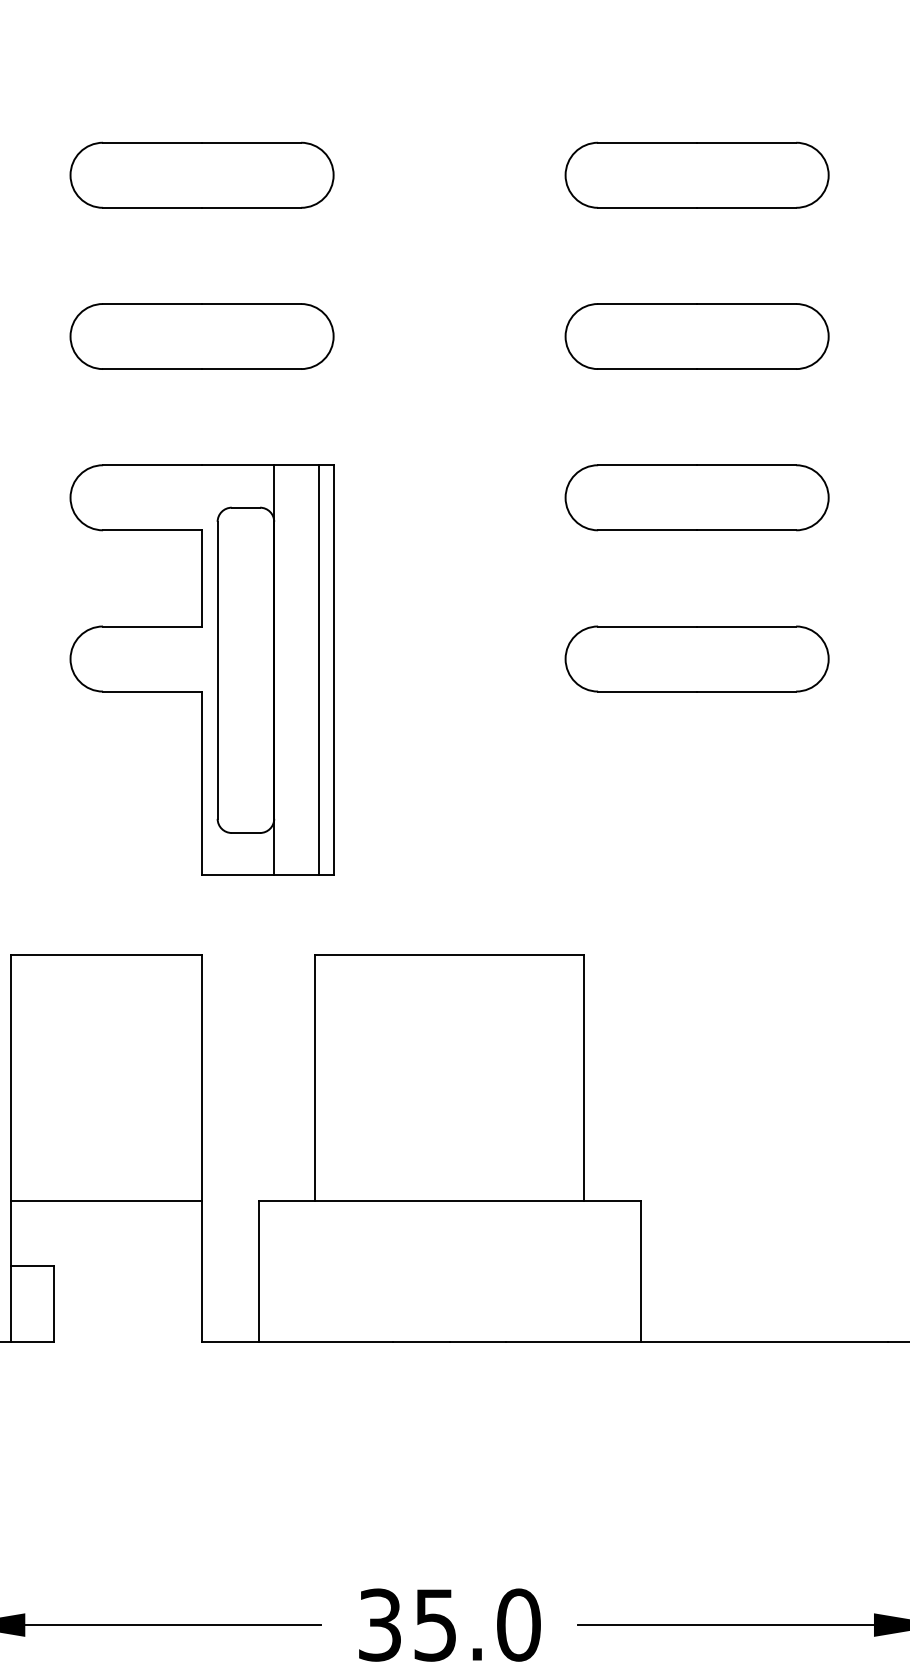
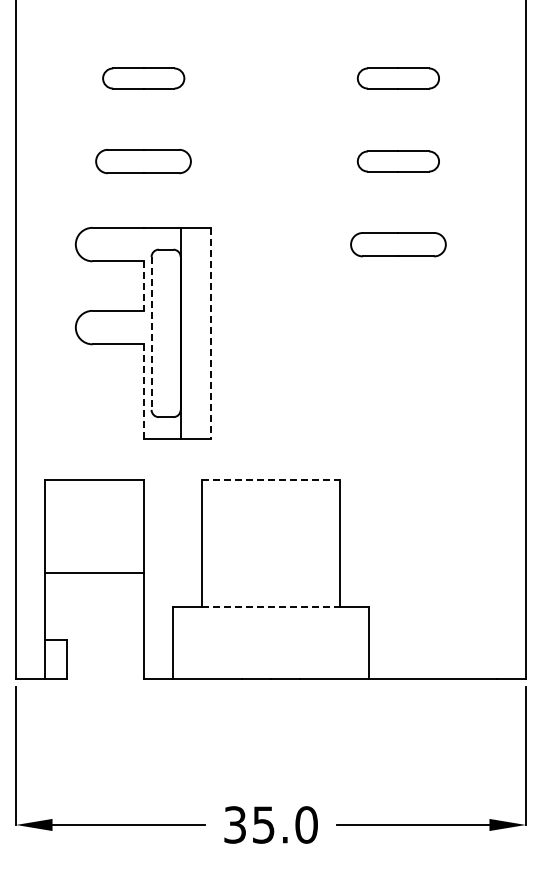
part: (201, 175) -> (143, 78), size x0.6
part: (697, 175) -> (398, 78), size x0.6
part: (201, 336) -> (143, 161), size x0.7
part: (697, 336) -> (398, 161), size x0.6
part: (697, 497) -> (398, 244), size x0.7
line: (201, 579) -> (143, 286), solid -> dashed
part: (697, 658) -> (398, 327), removed
line: (217, 670) -> (151, 333), solid -> dashed
line: (320, 670) -> (204, 333), removed
line: (334, 670) -> (211, 333), solid -> dashed
line: (201, 785) -> (143, 392), solid -> dashed
line: (450, 954) -> (271, 479), solid -> dashed
line: (106, 1200) -> (94, 572), moved
line: (450, 1200) -> (271, 606), solid -> dashed

